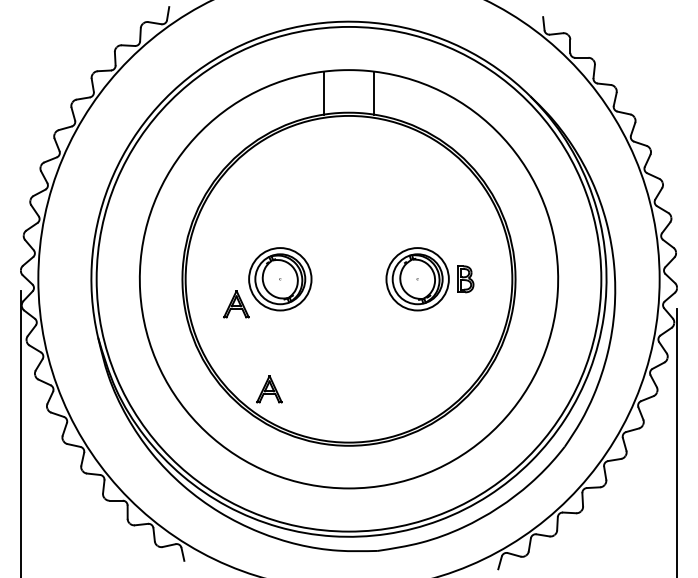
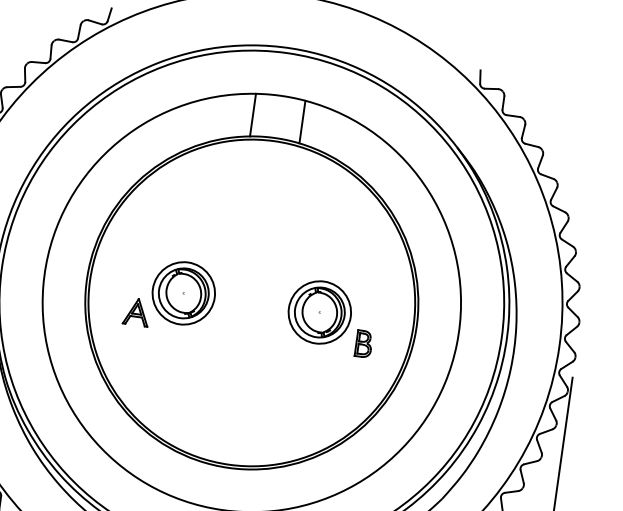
part: (465, 279) -> (363, 344), moved
part: (269, 389) -> (157, 401), removed

